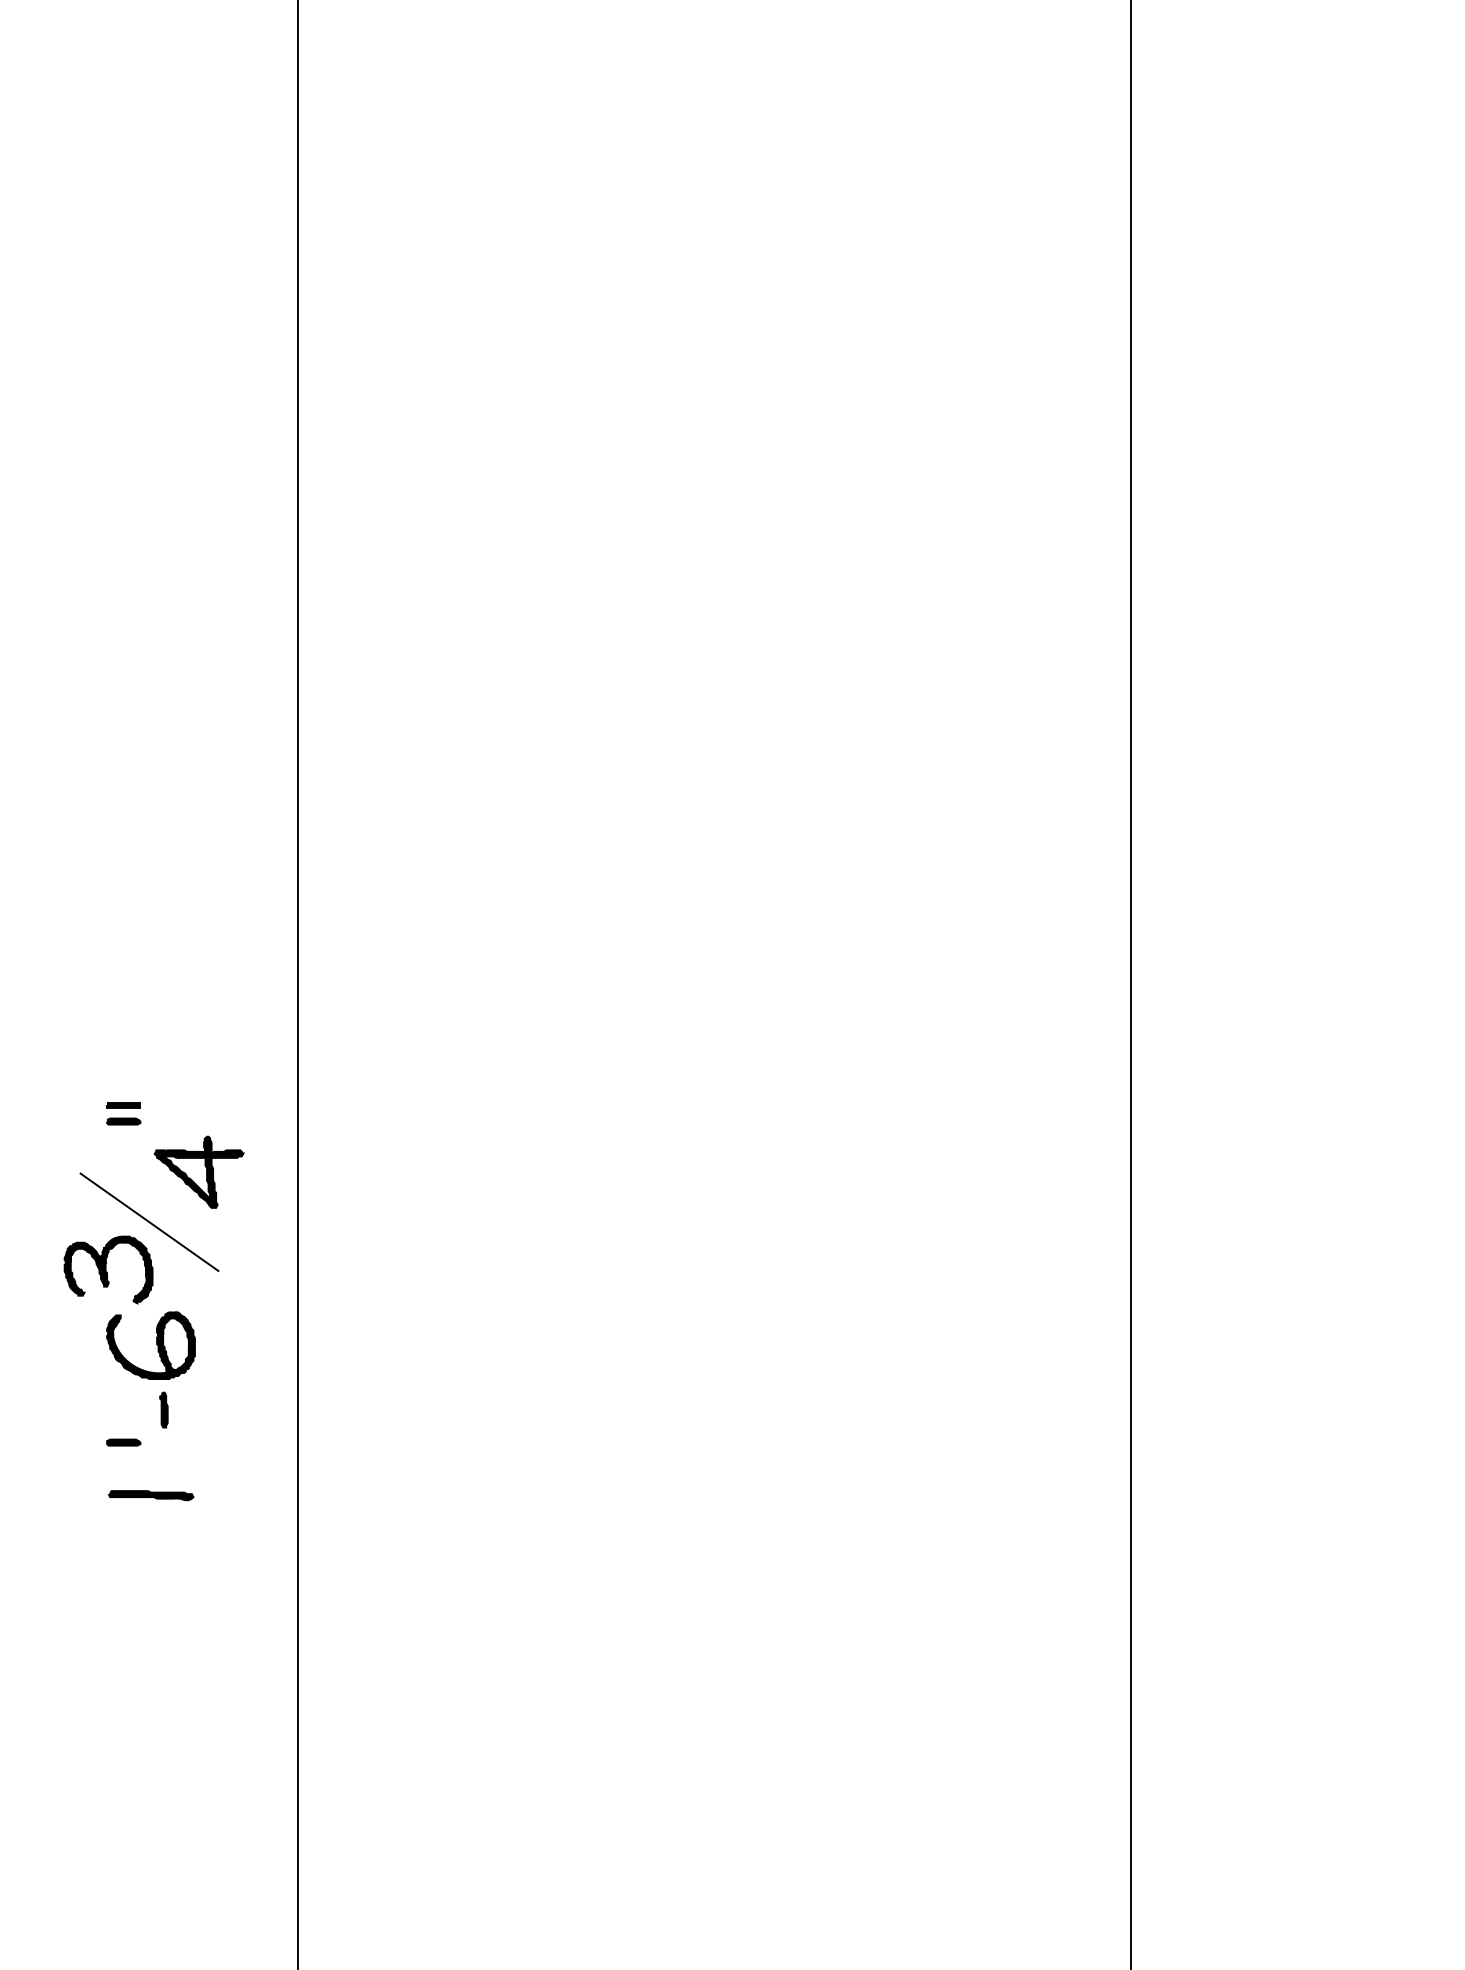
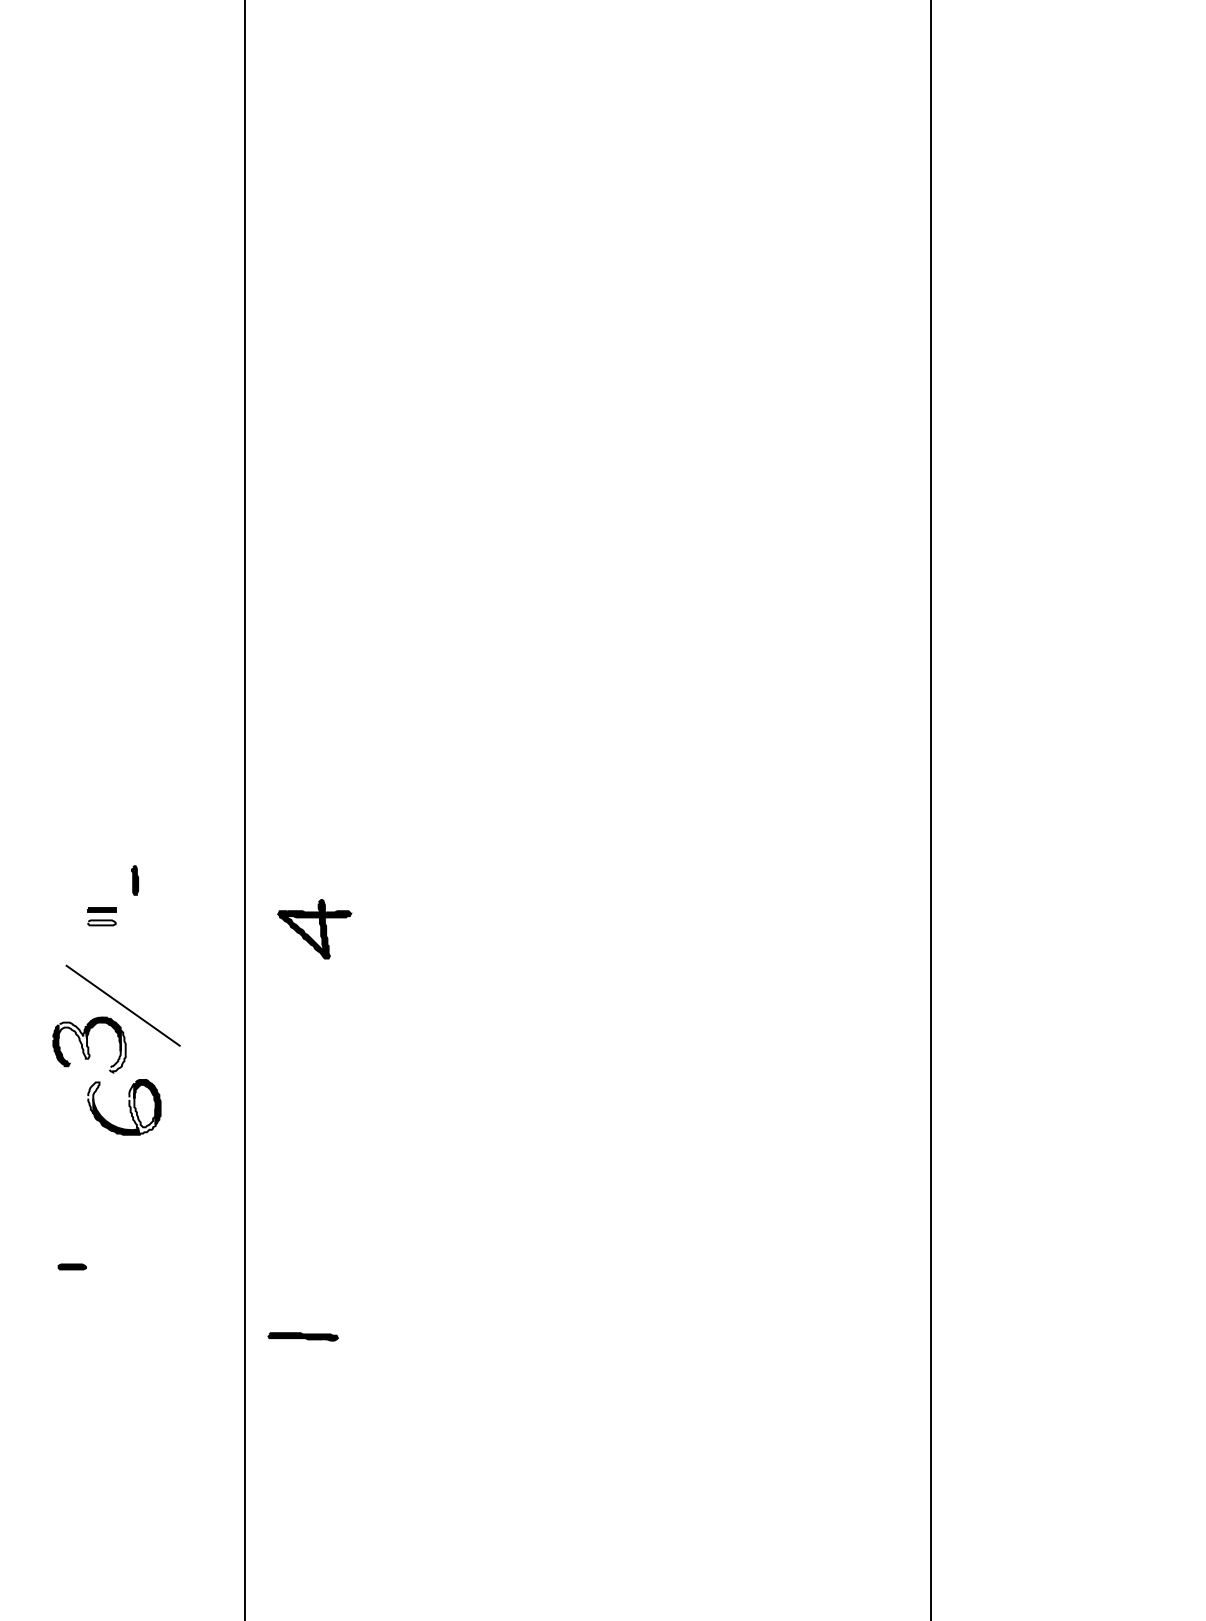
fill: (123, 1121) -> (101, 922), removed
part: (198, 1171) -> (314, 928), moved
fill: (89, 1264) -> (73, 1040), removed
fill: (142, 1277) -> (117, 1051), removed
fill: (113, 1334) -> (93, 1098), removed
fill: (172, 1347) -> (142, 1108), removed
part: (163, 1409) -> (134, 880), moved
part: (123, 1442) -> (72, 1266), moved
part: (151, 1495) -> (303, 1336), moved

